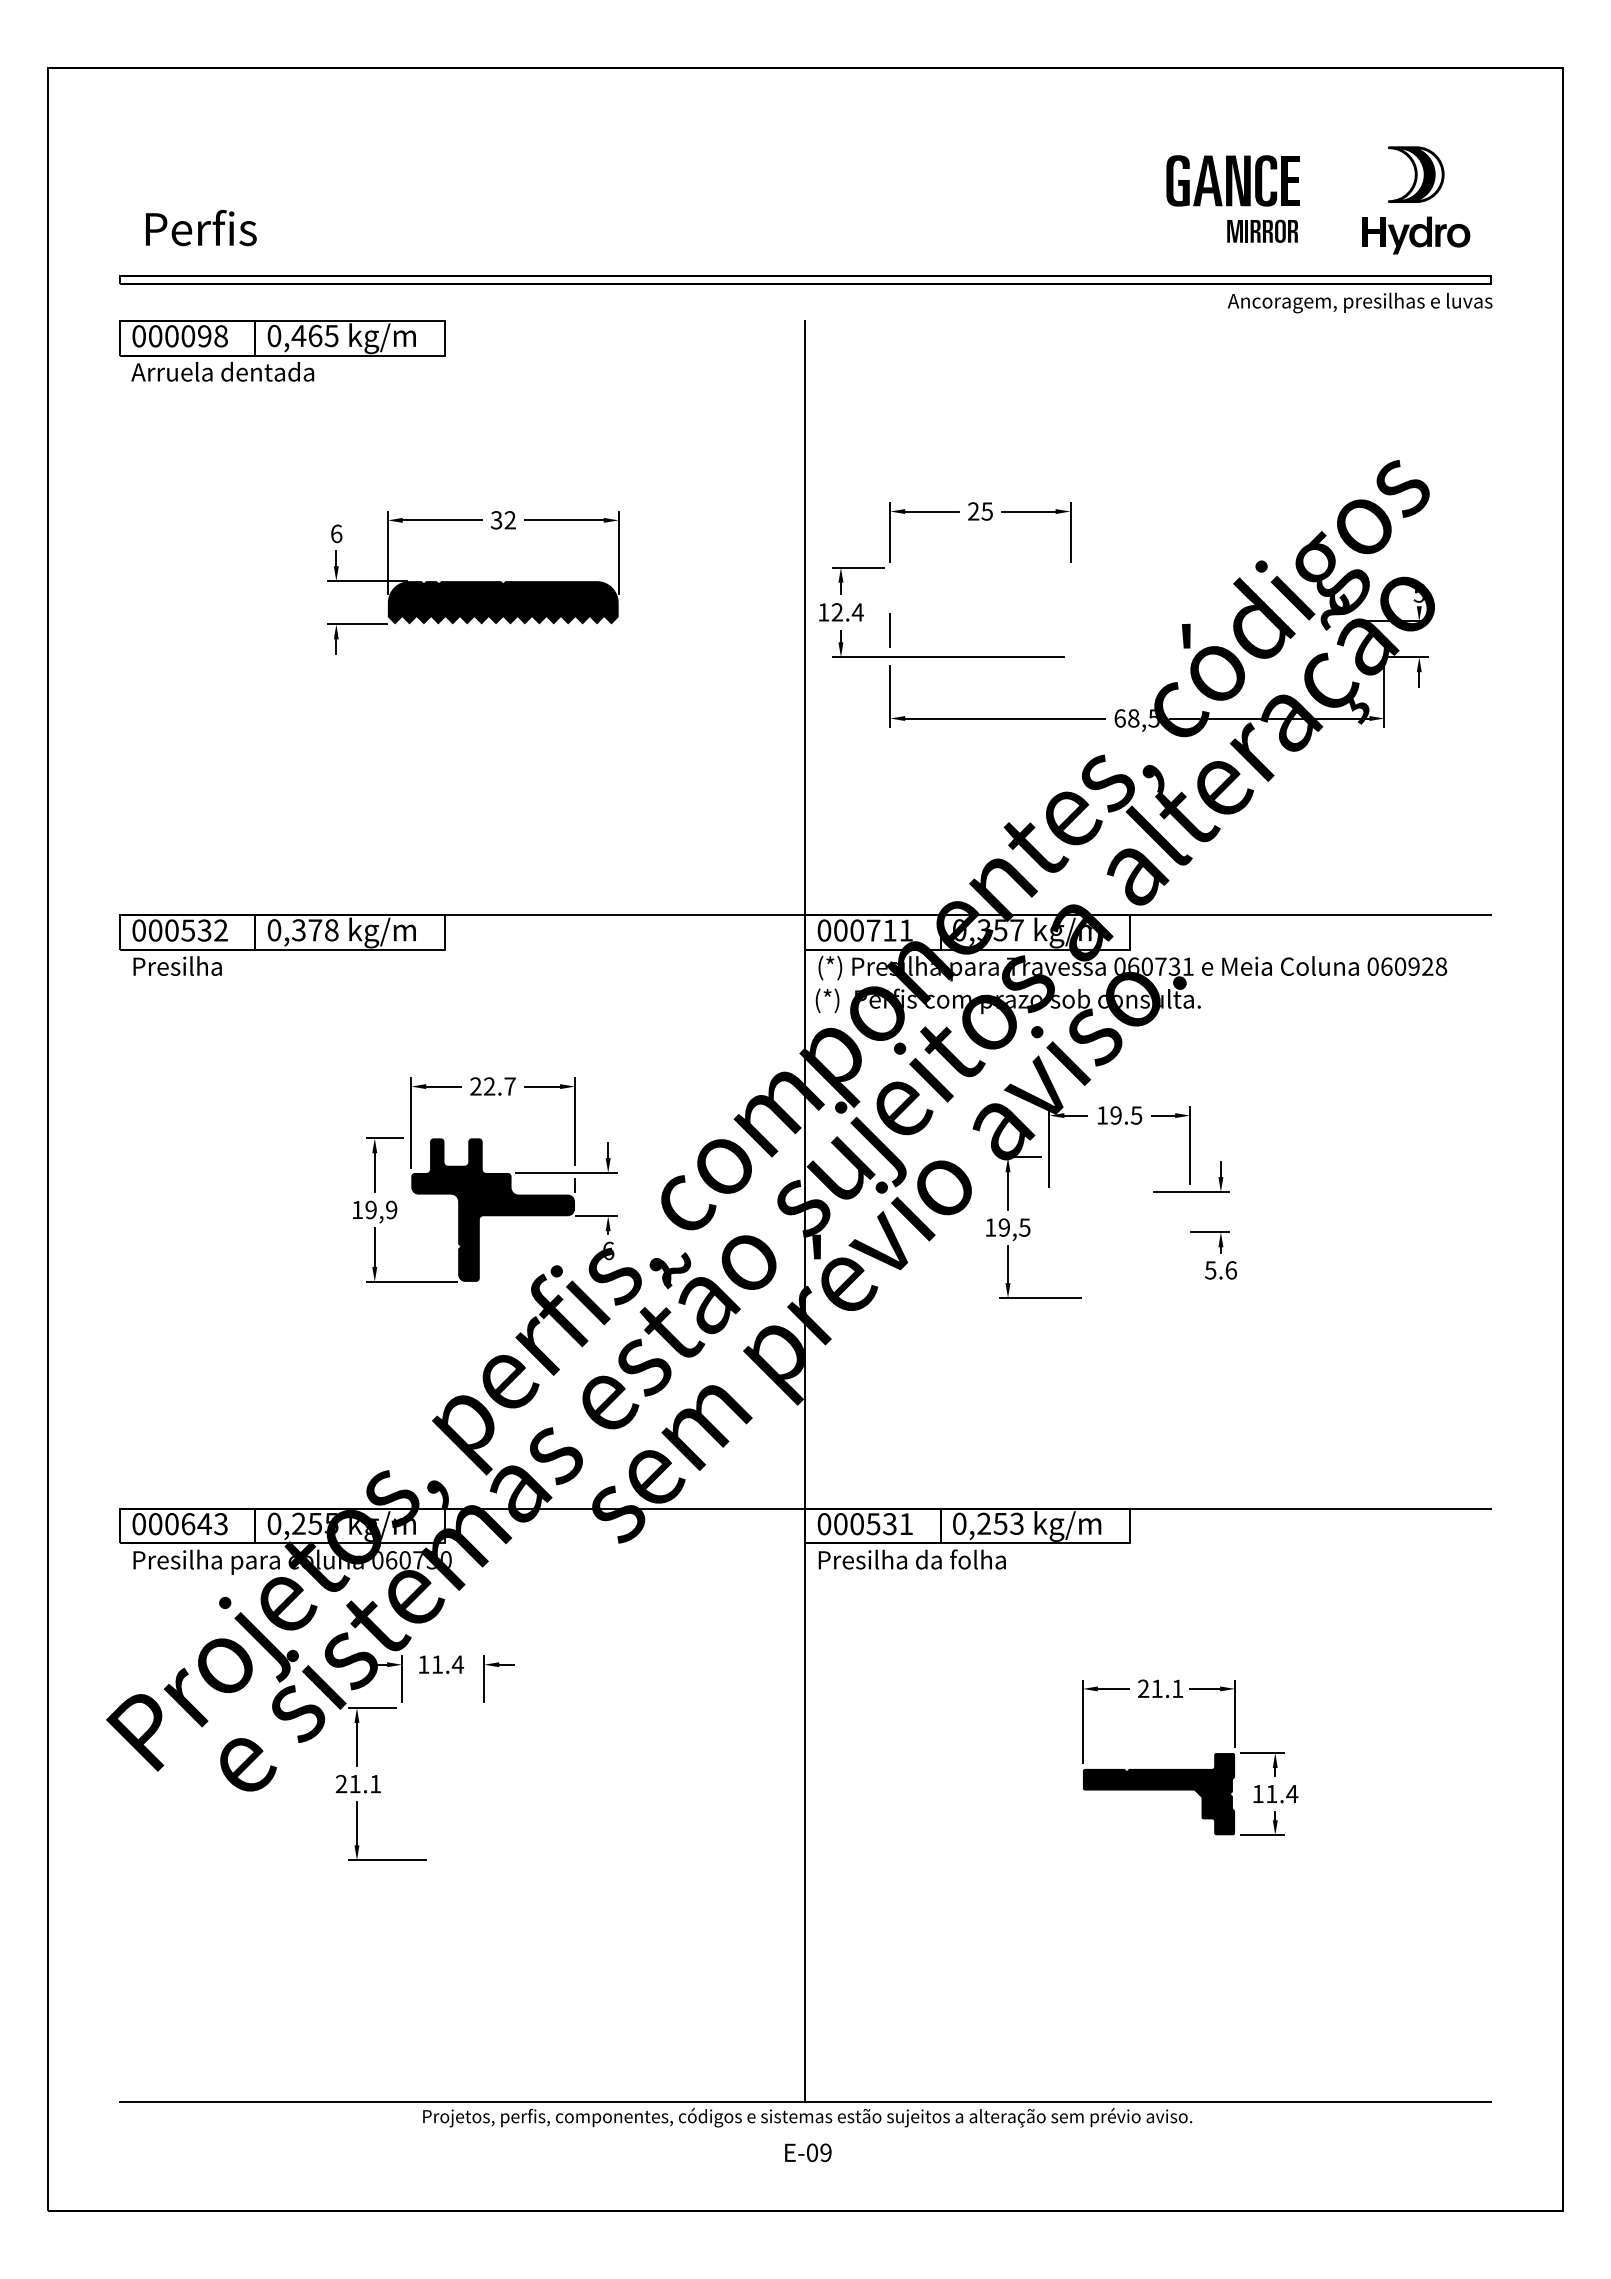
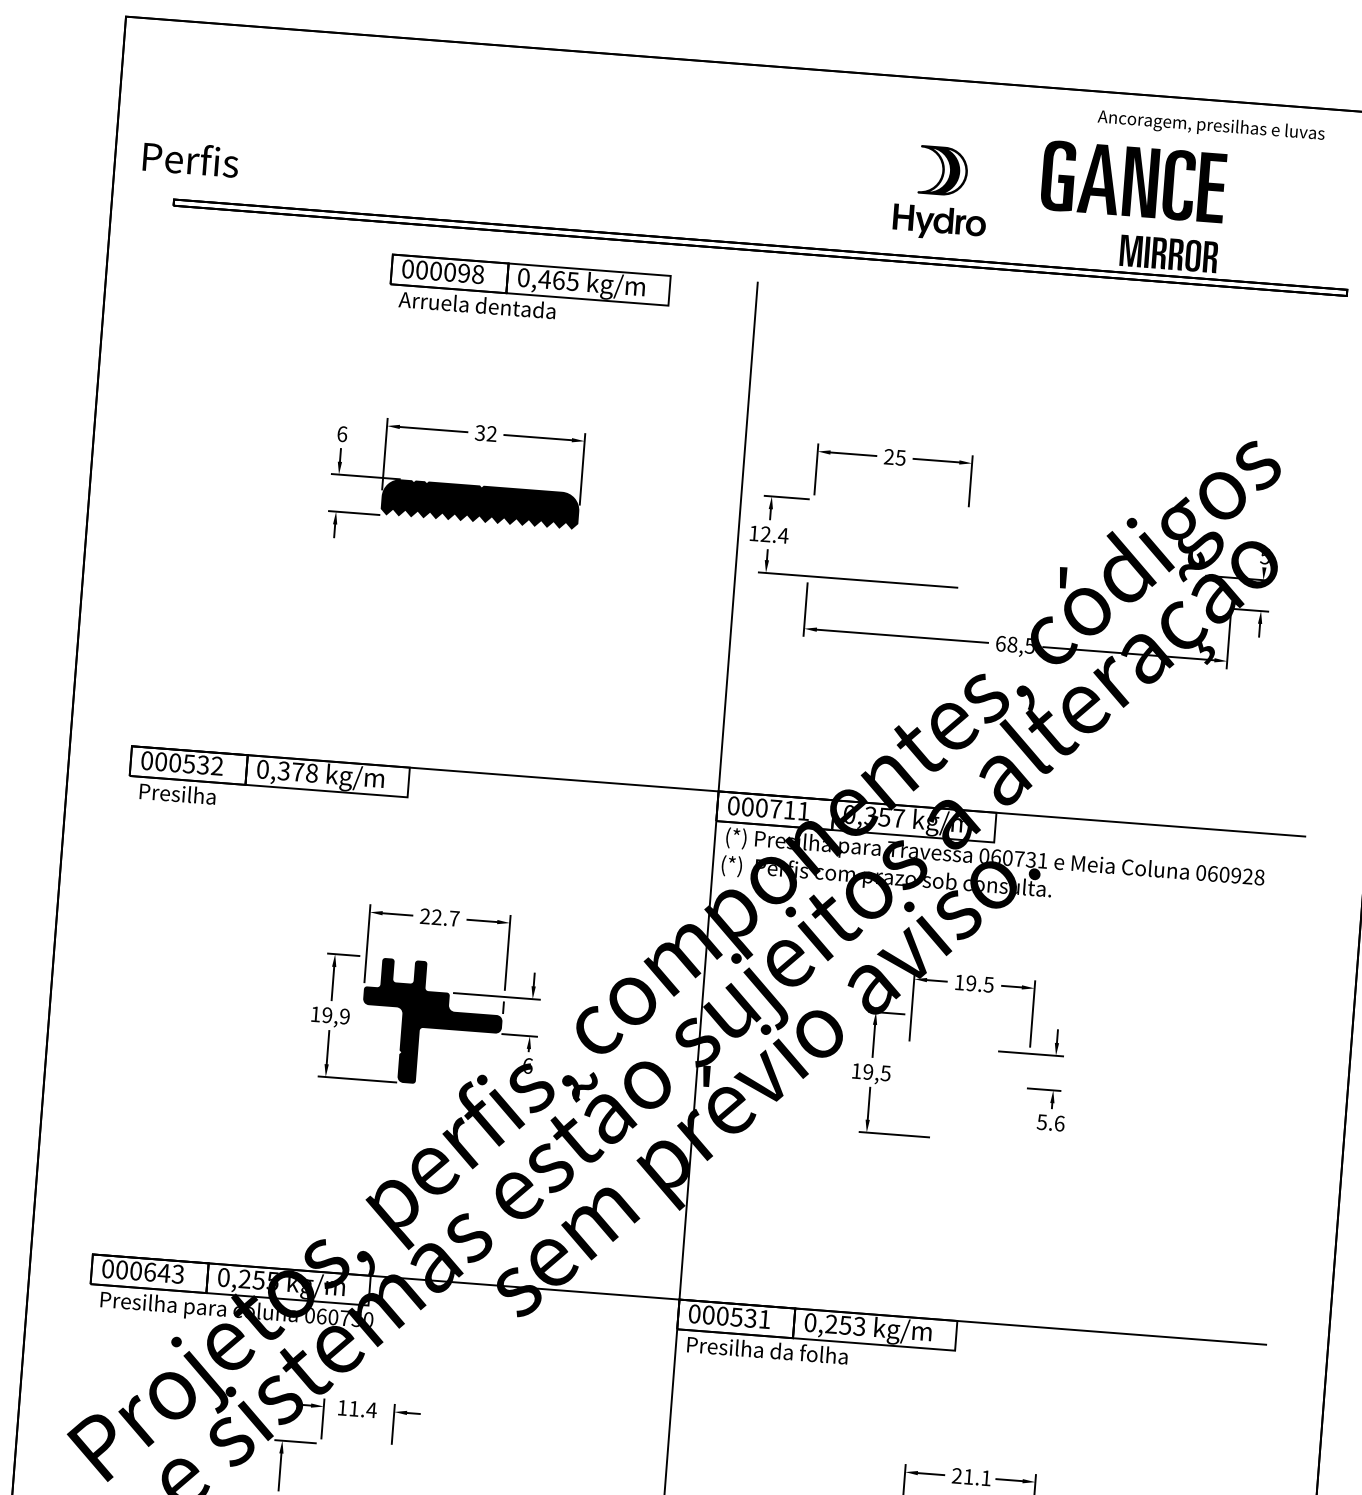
part: (1232, 198) -> (1131, 206), size x1.6
part: (1416, 200) -> (942, 193), moved
text: (201, 227) -> (191, 158), moved
text: (1359, 302) -> (1210, 126), moved
part: (282, 350) -> (529, 290), moved
line: (890, 630) -> (810, 553), removed

